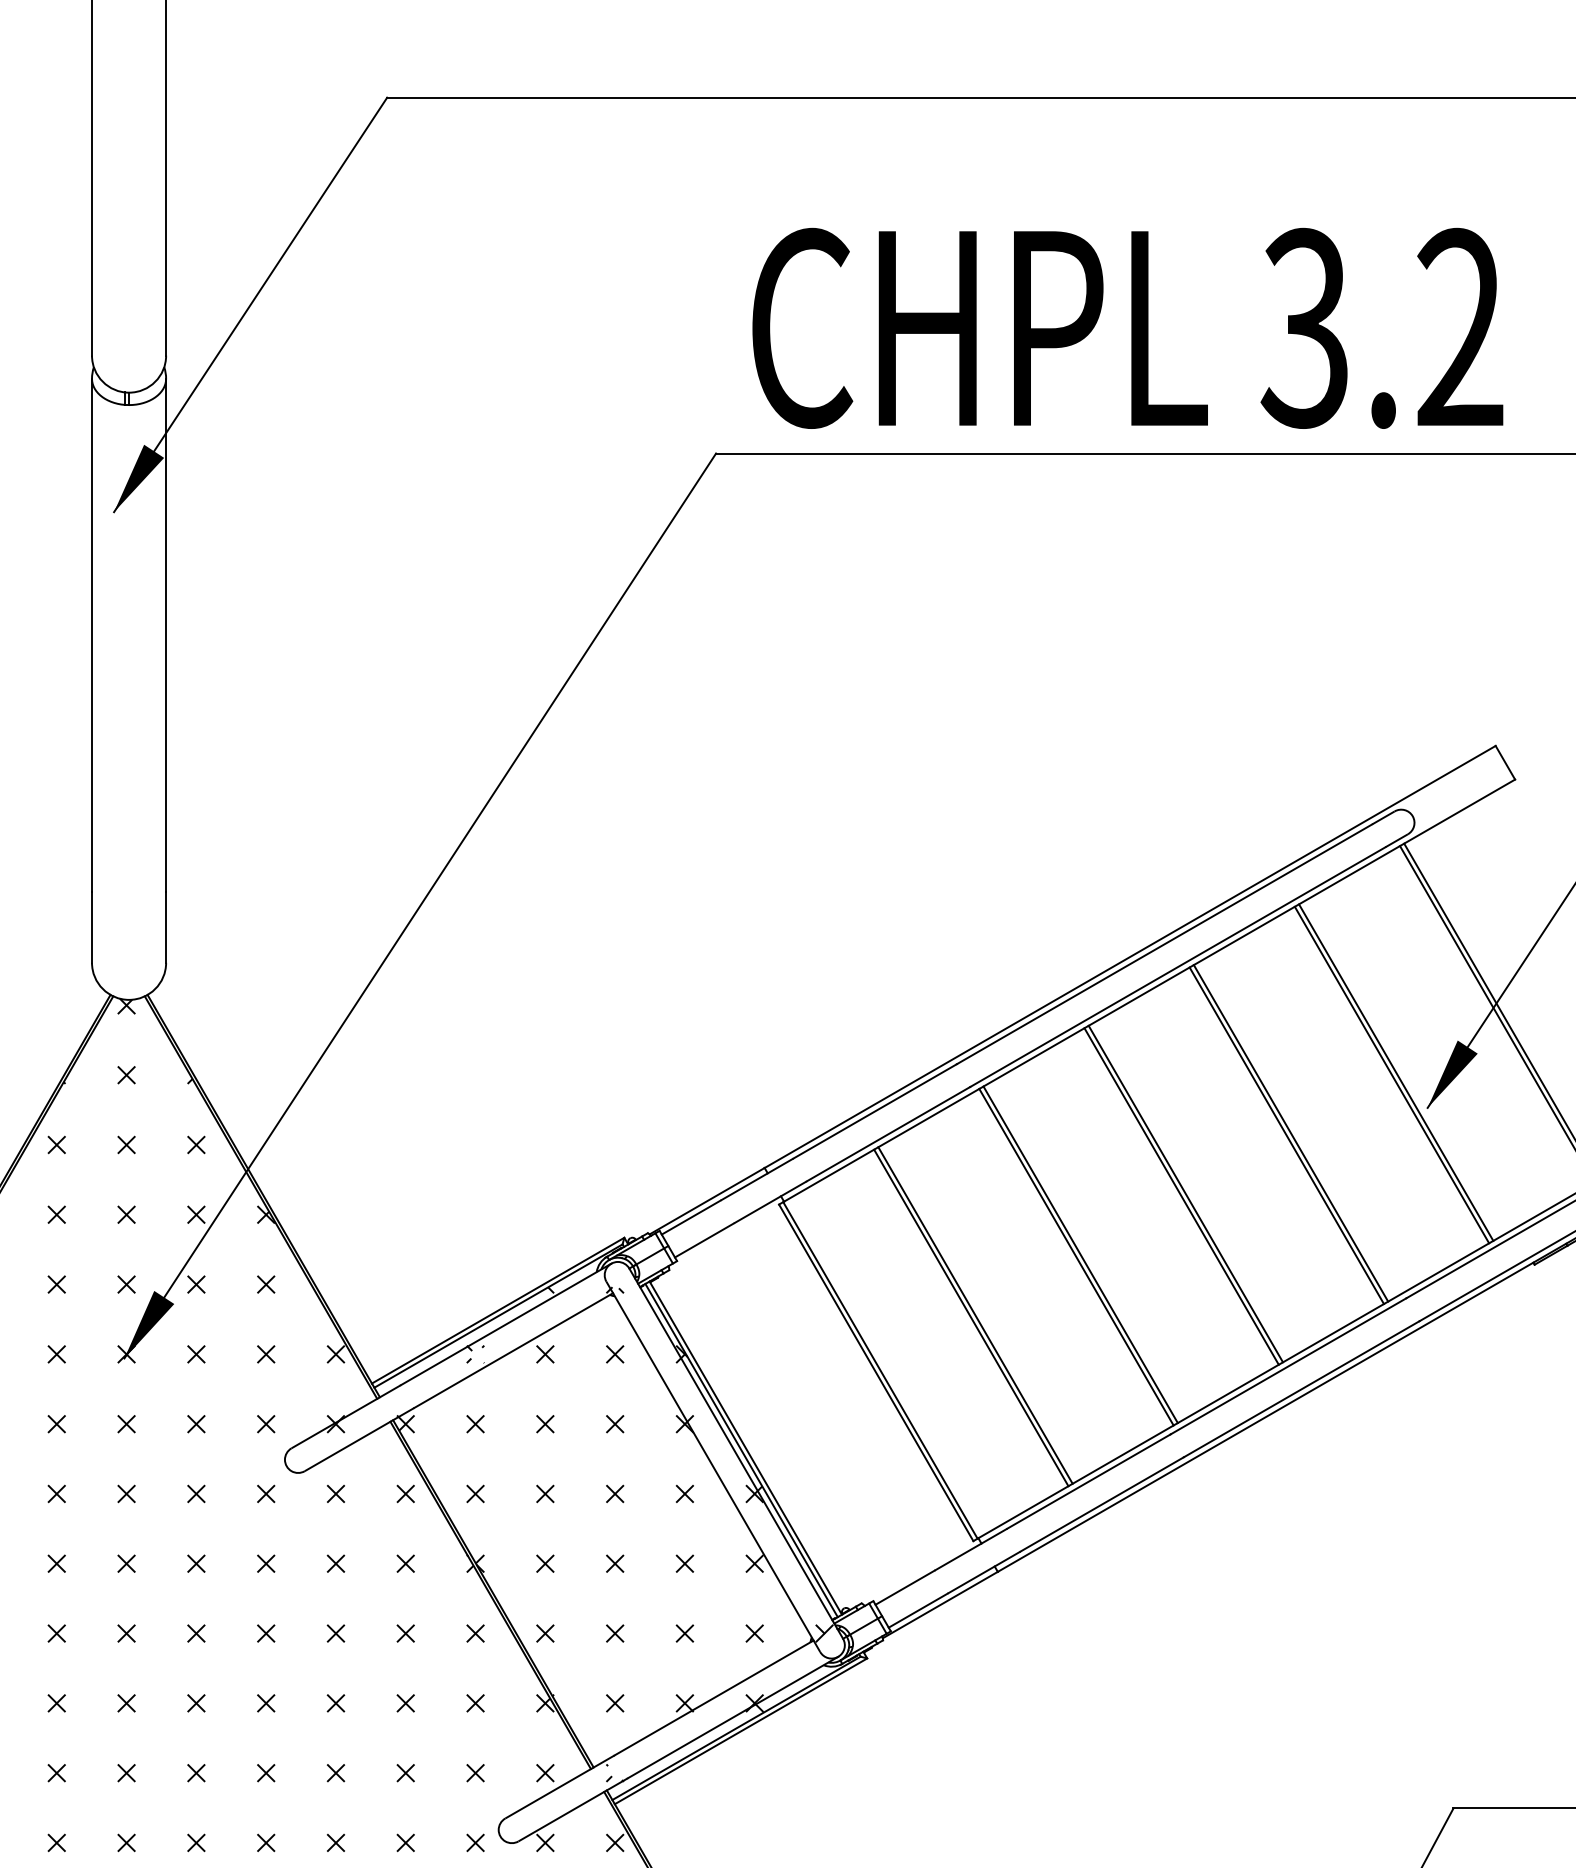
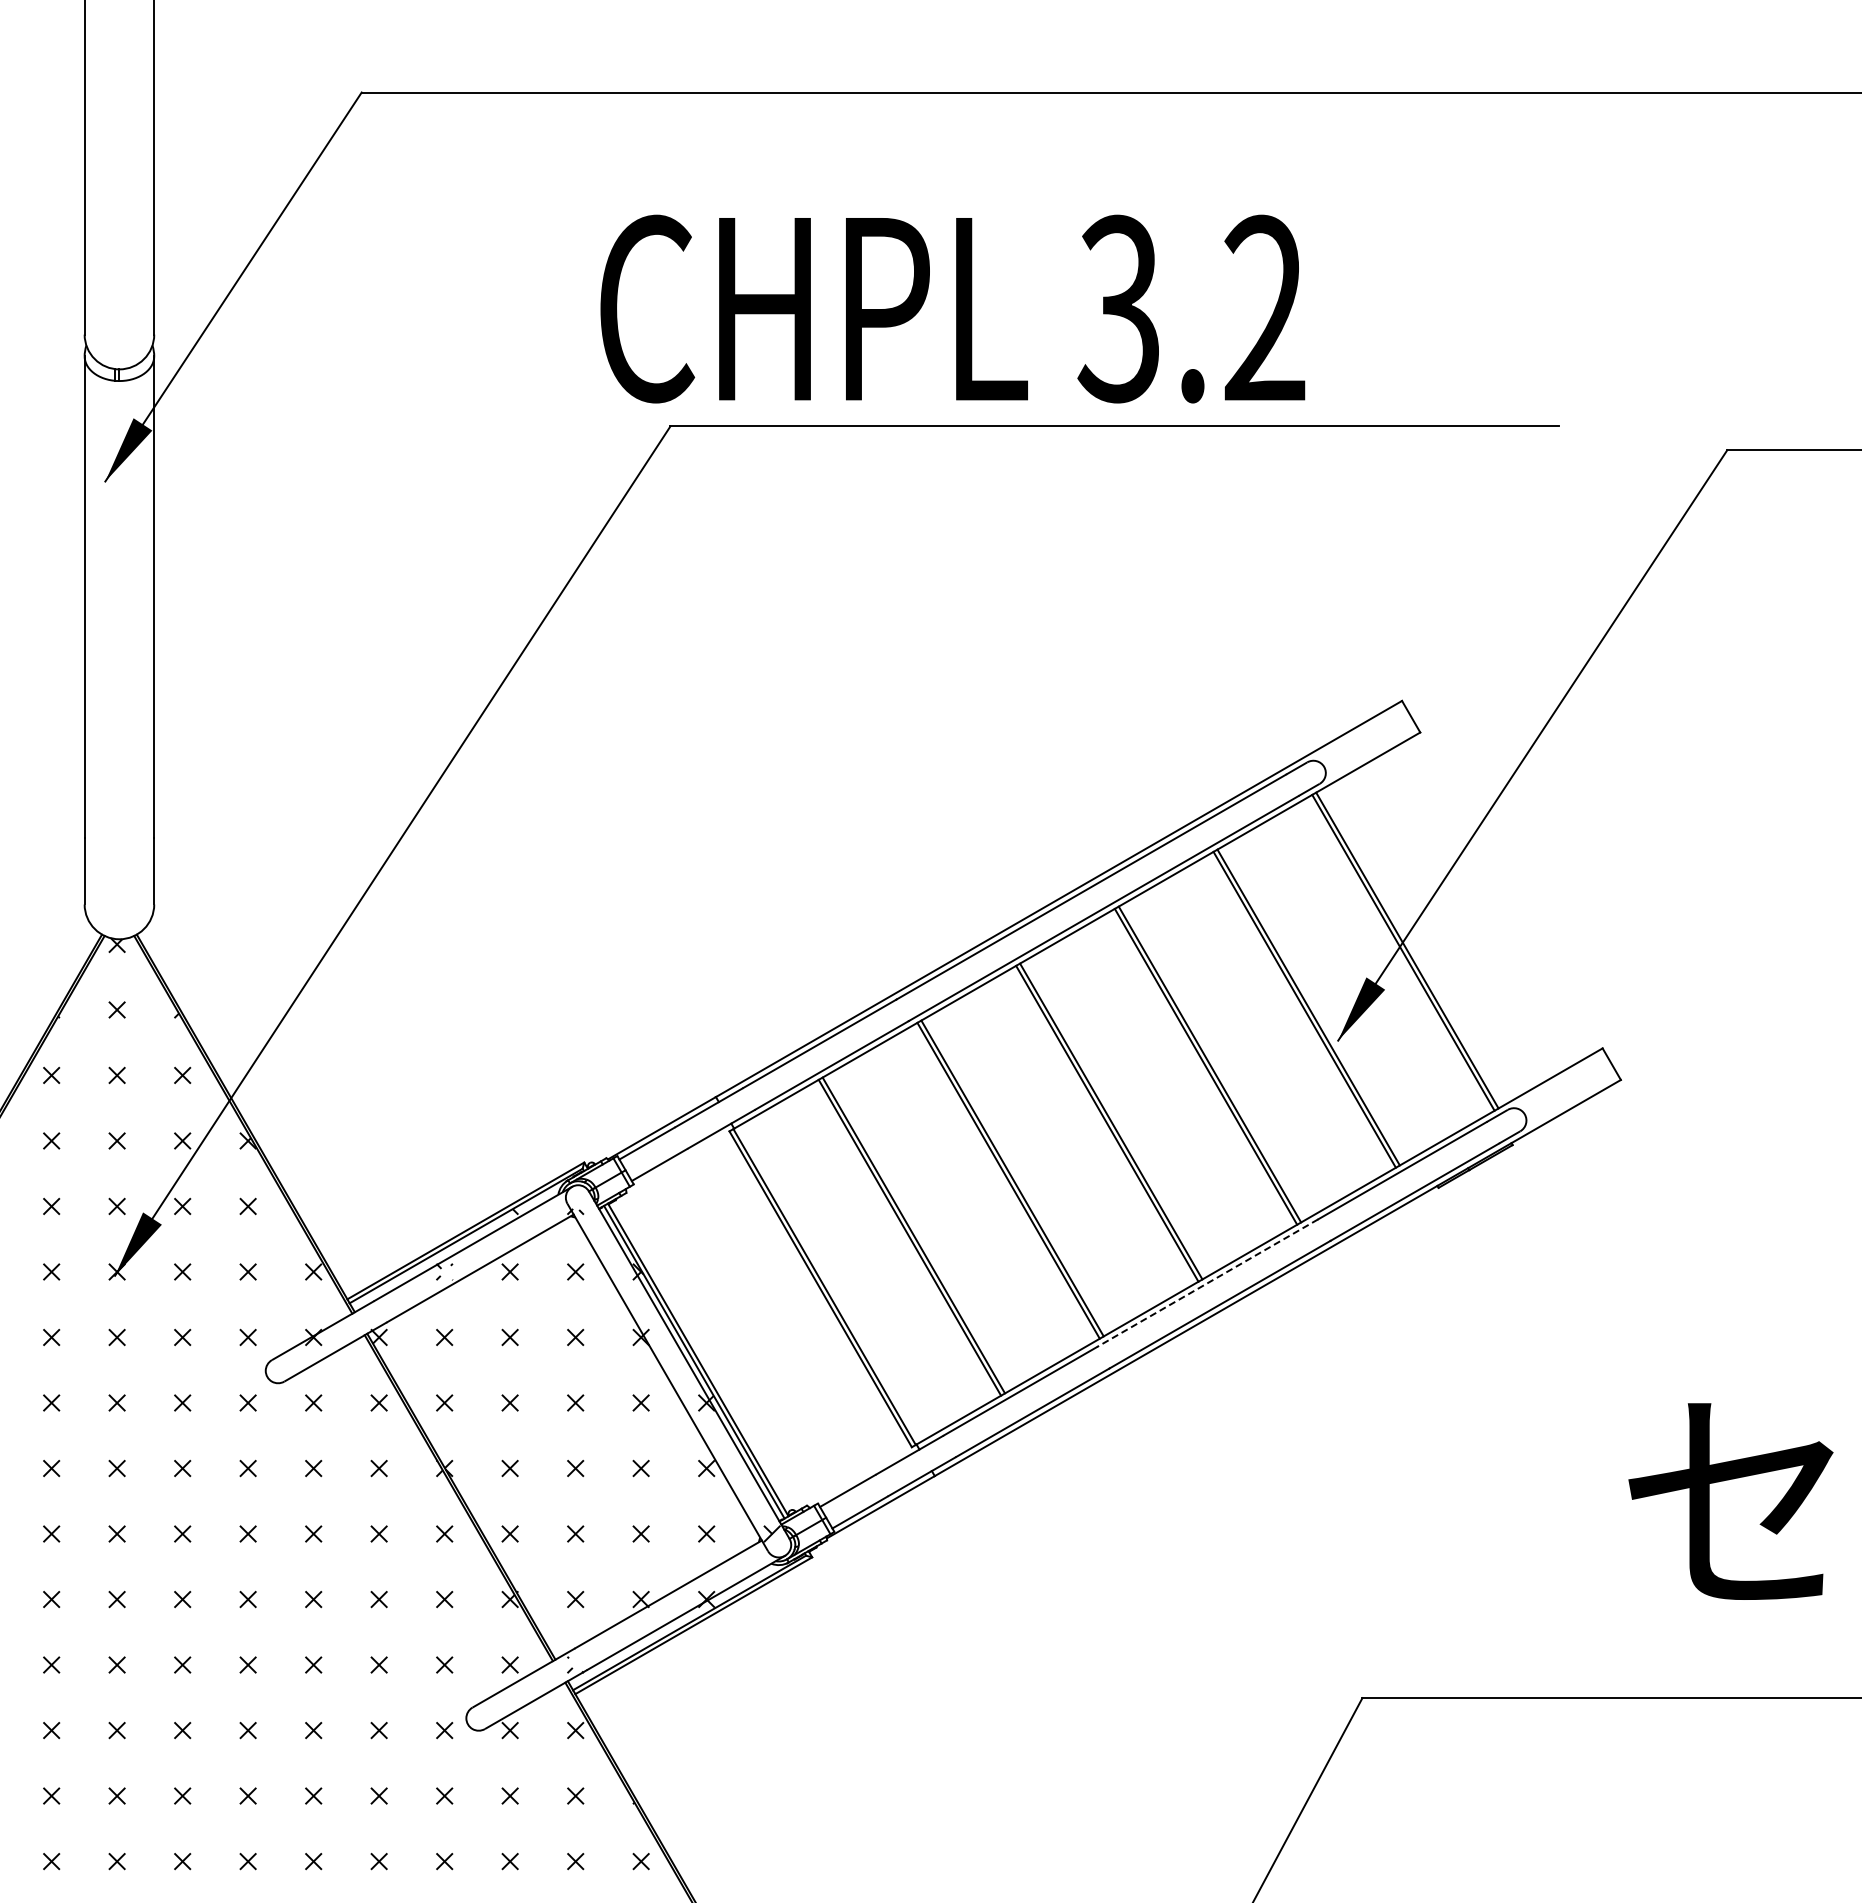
text: (1127, 327) -> (952, 308), moved
line: (1288, 1366) -> (1207, 1283), solid -> dashed

